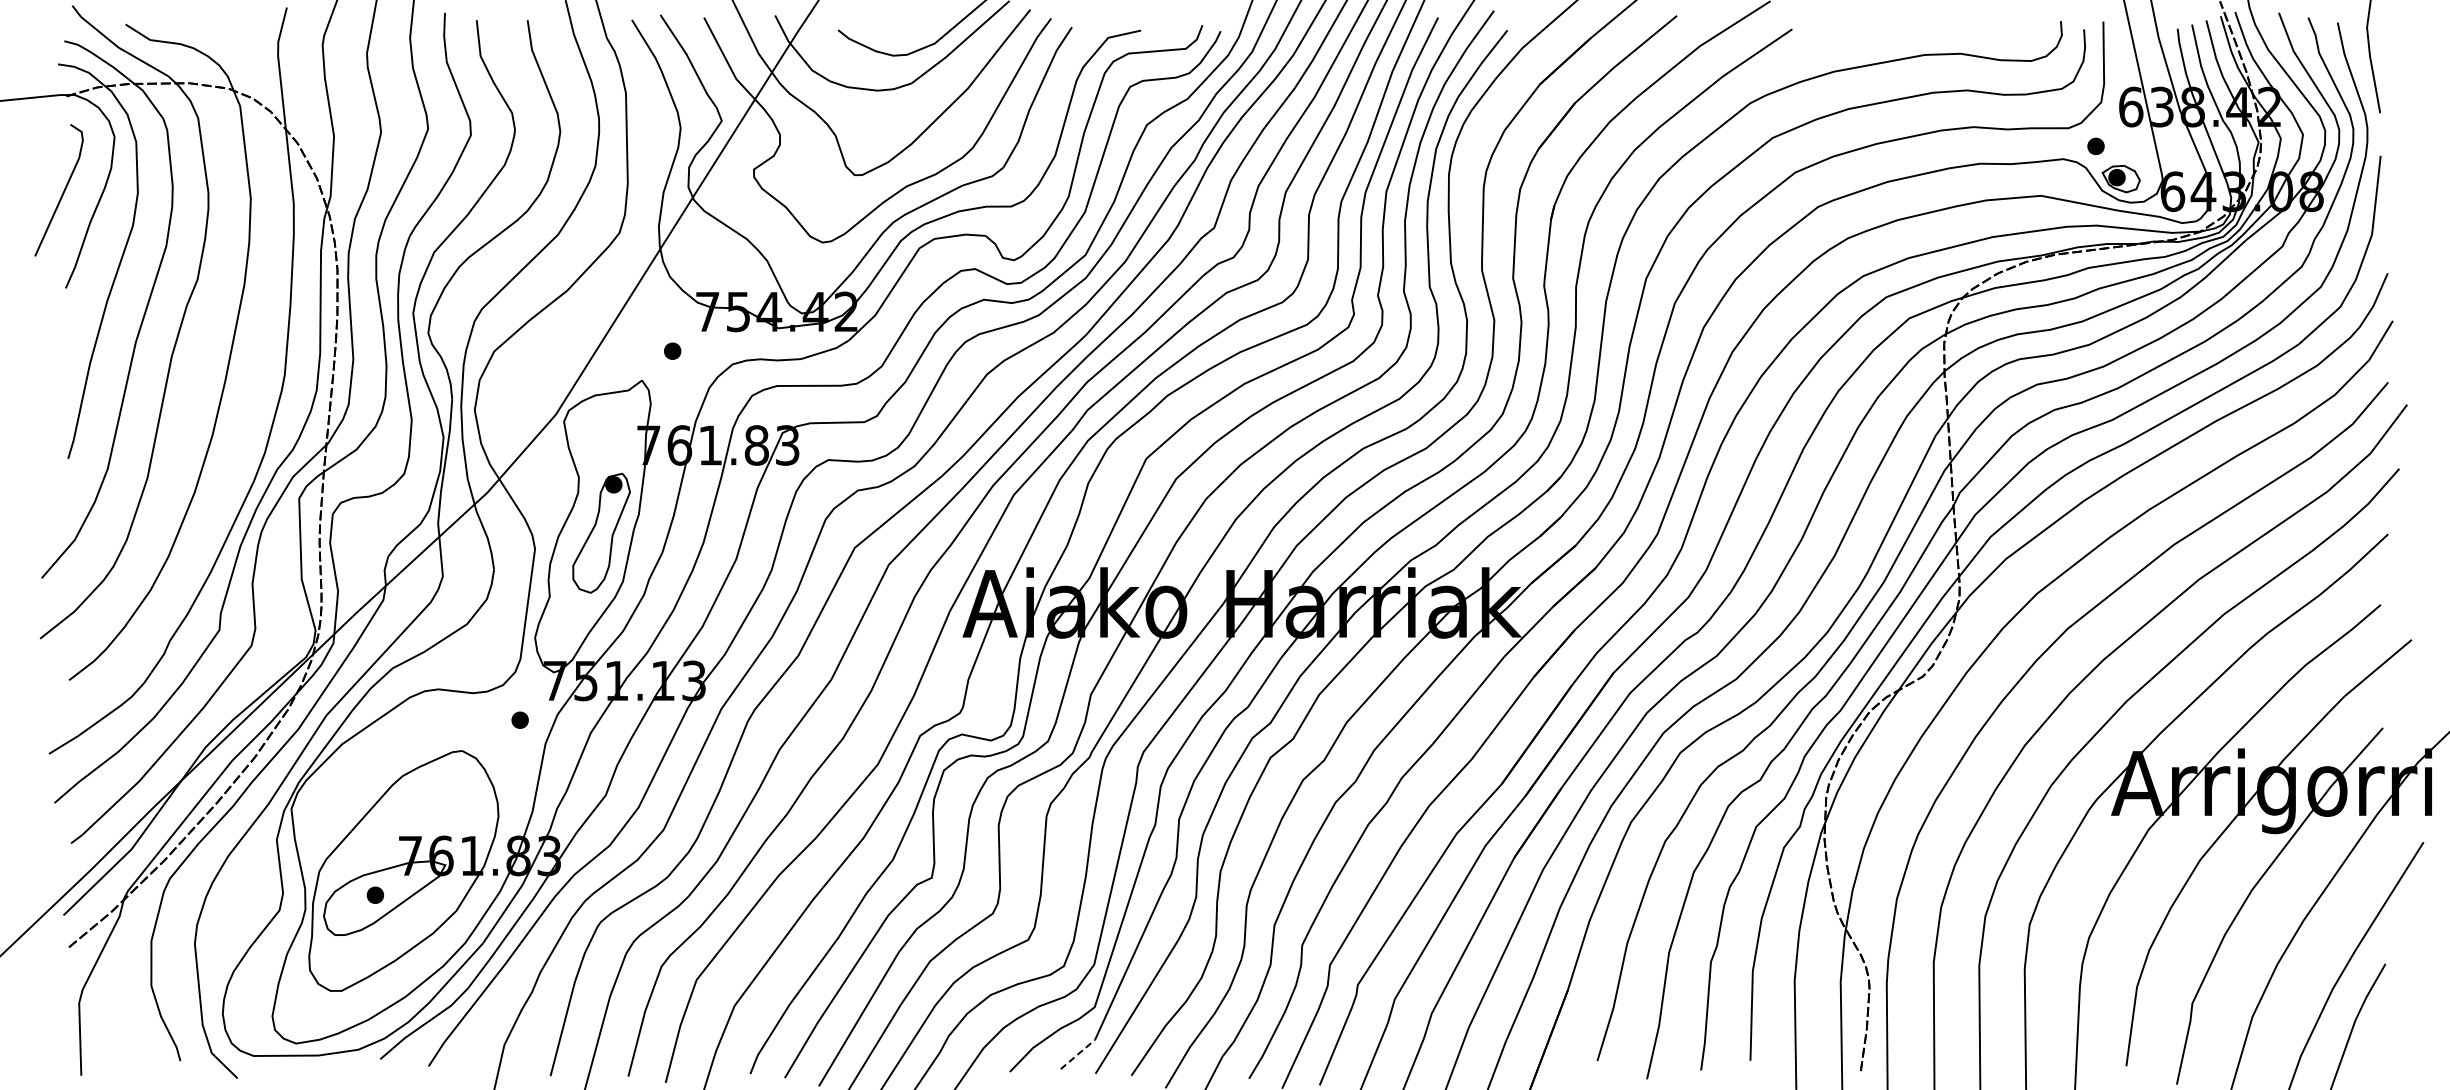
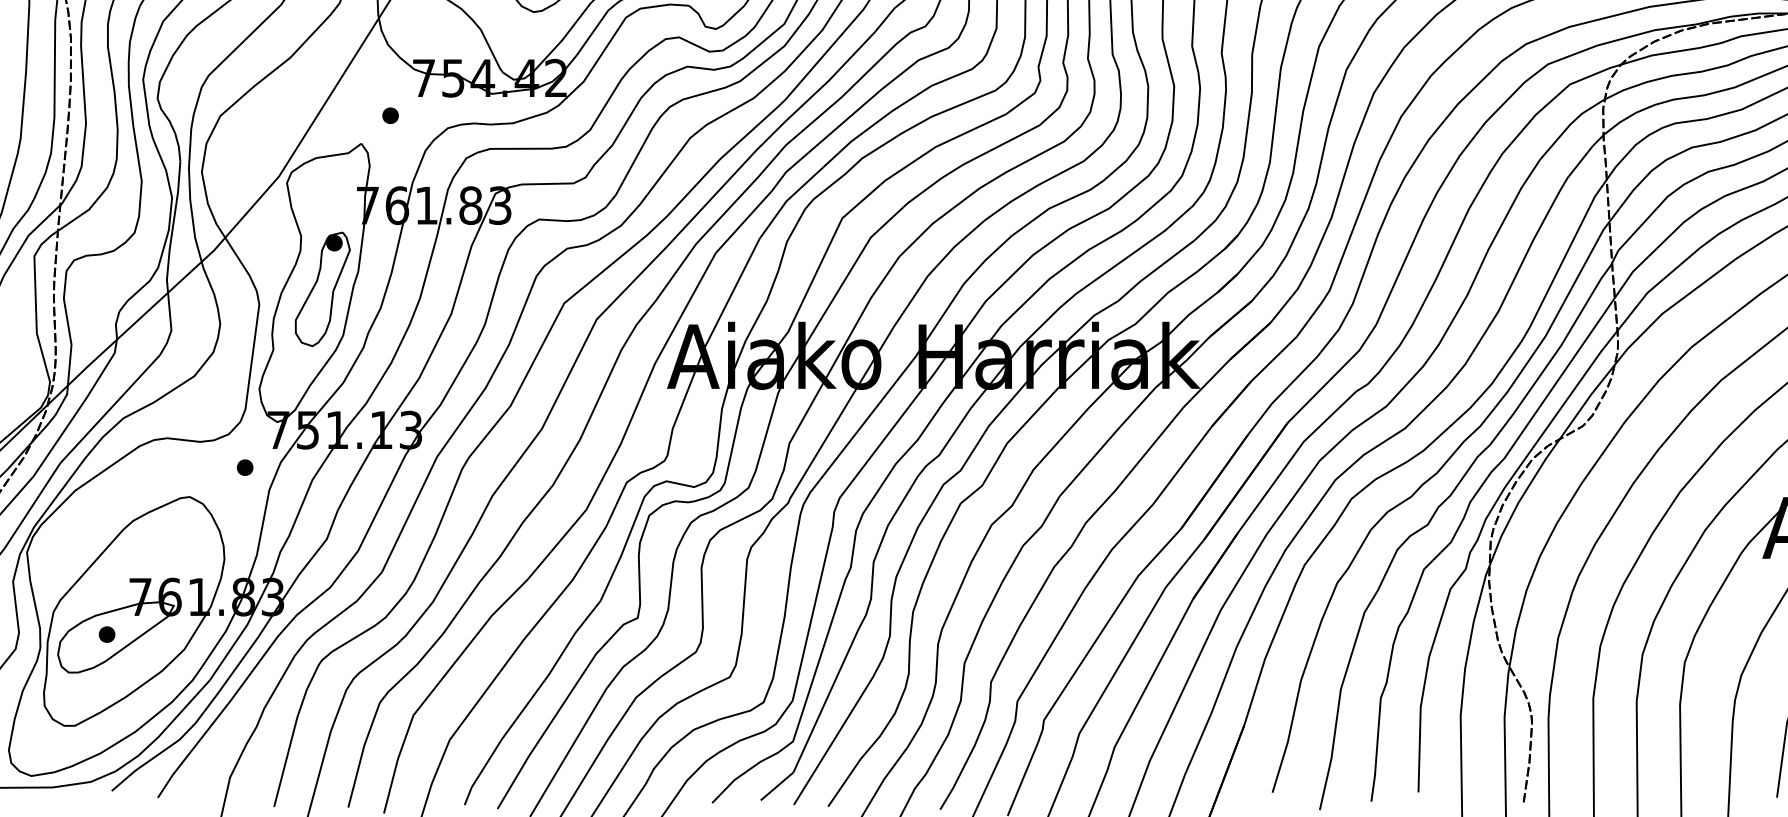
line: (1077, 1054) -> (776, 786), dashed -> solid

